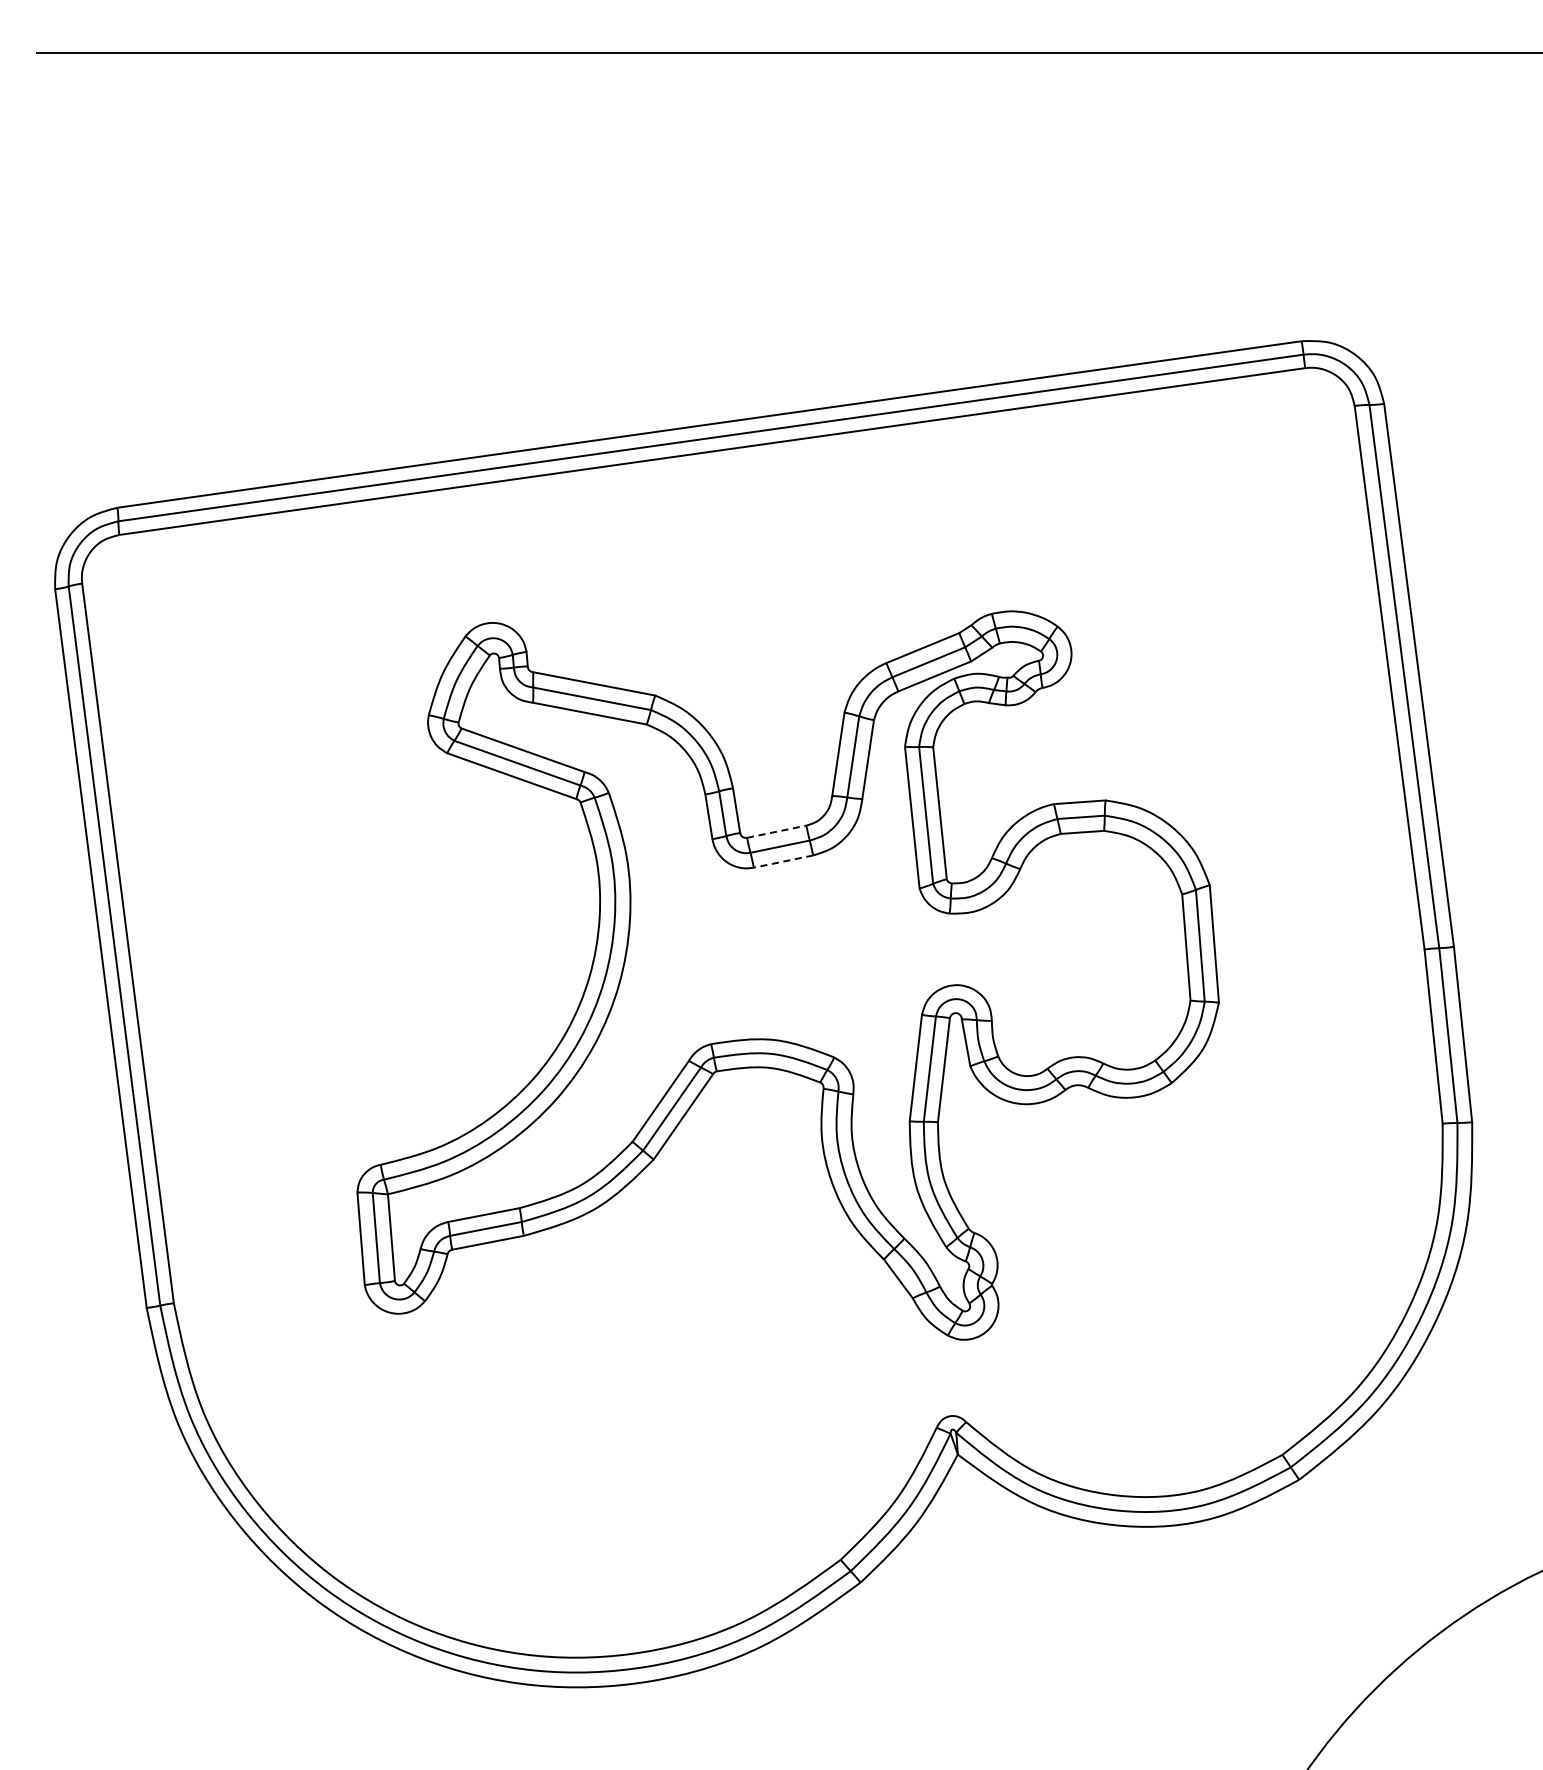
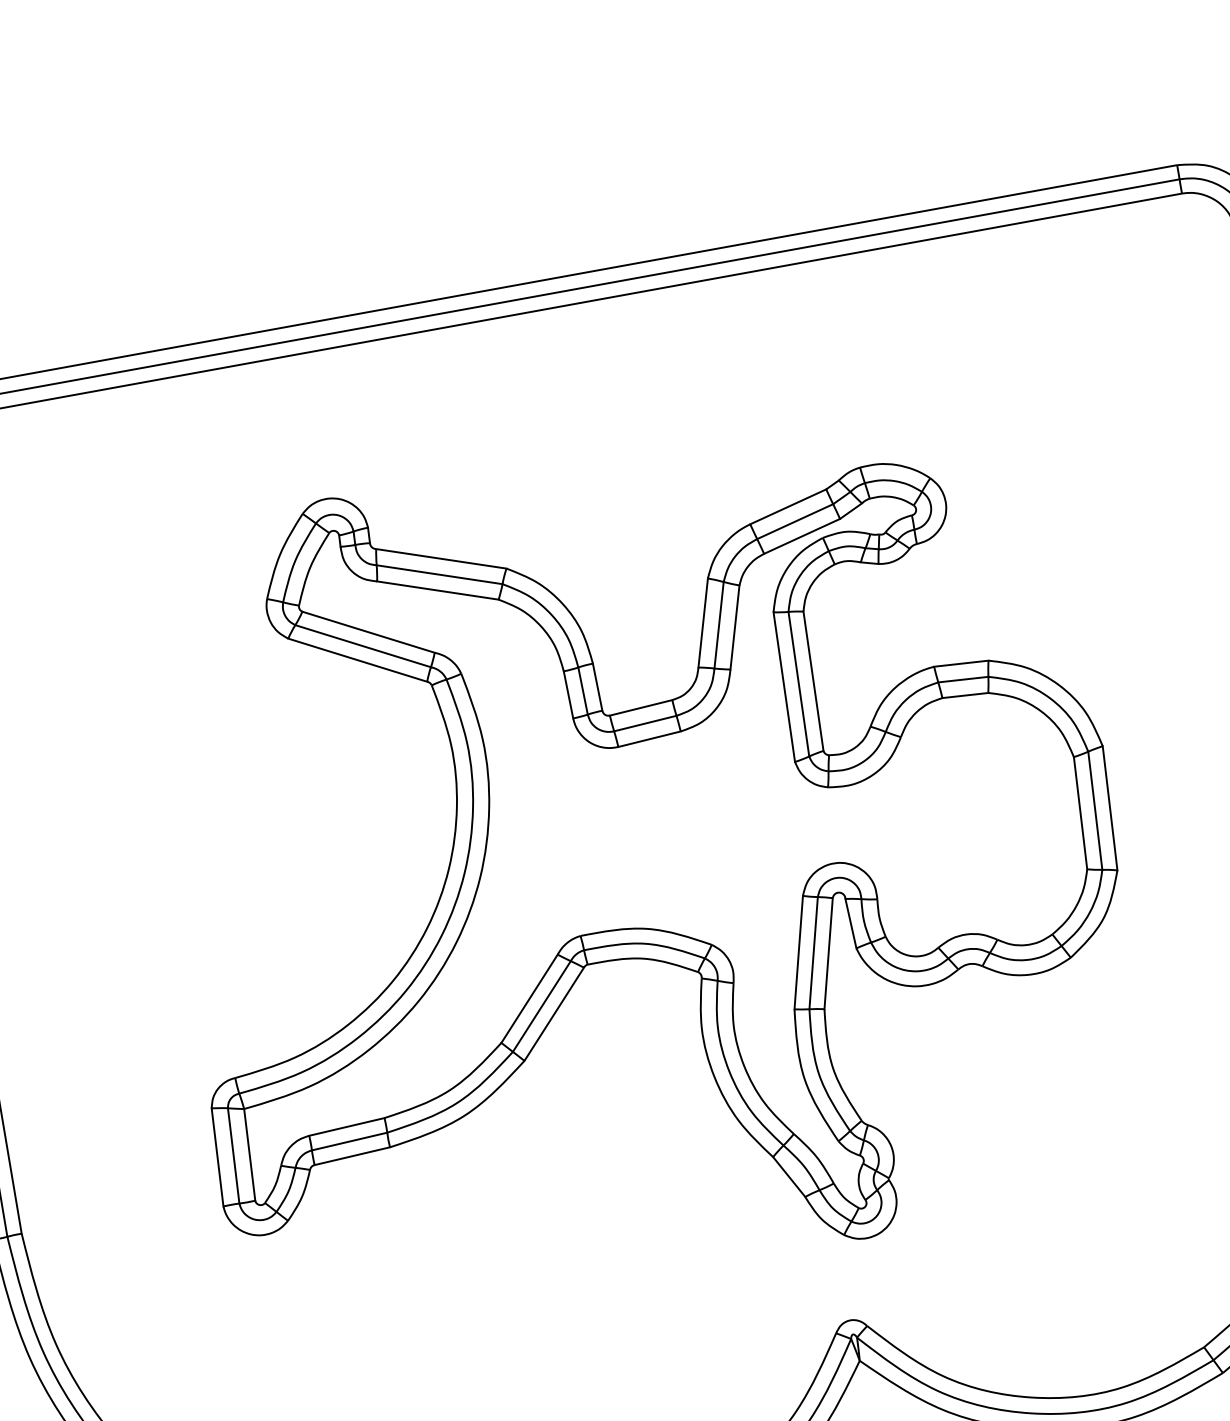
line: (777, 831) -> (641, 707), dashed -> solid
line: (783, 861) -> (649, 739), dashed -> solid

